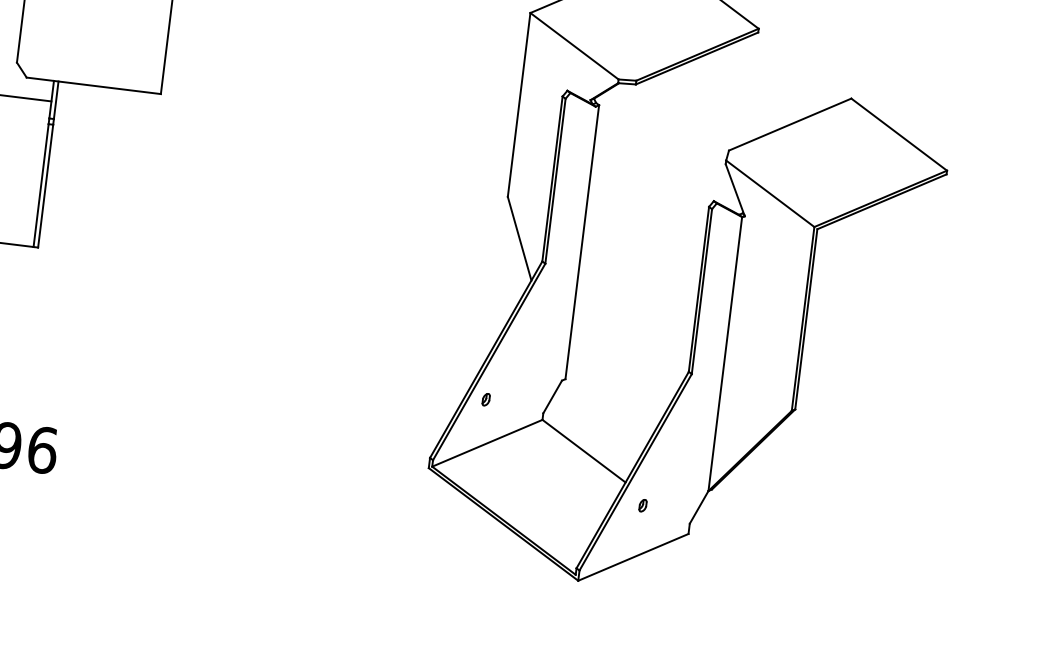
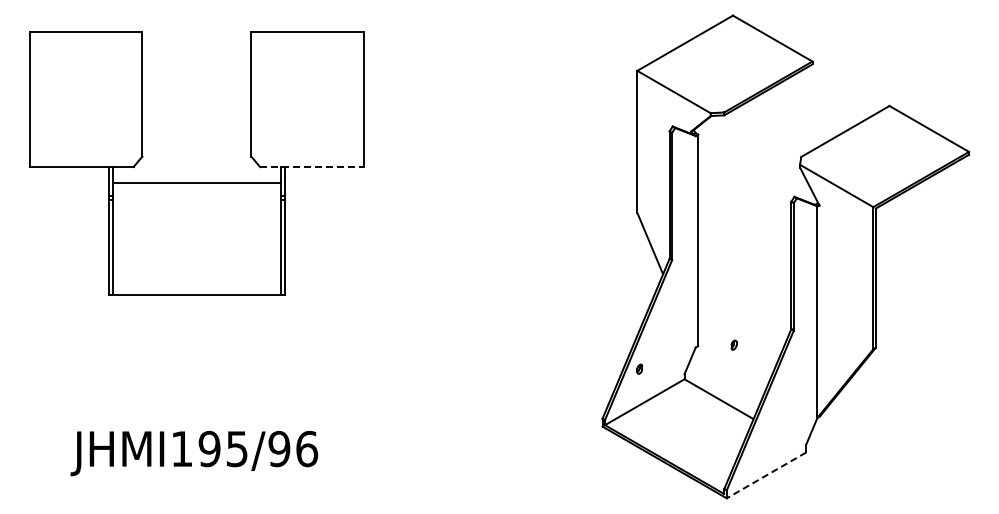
line: (93, 86) -> (311, 167), solid -> dashed
part: (642, 504) -> (733, 344), moved
line: (633, 557) -> (766, 475), solid -> dashed

